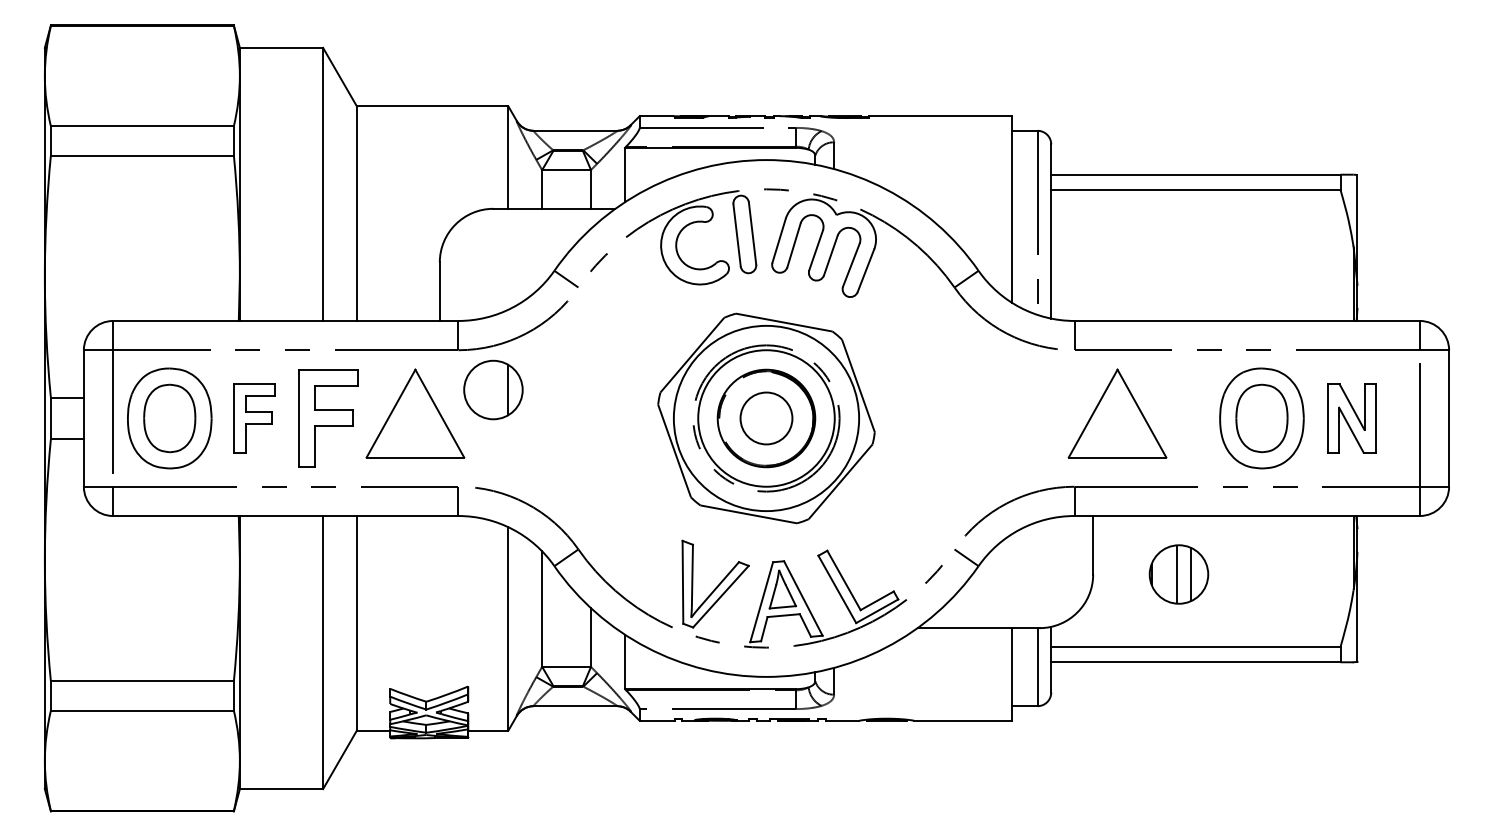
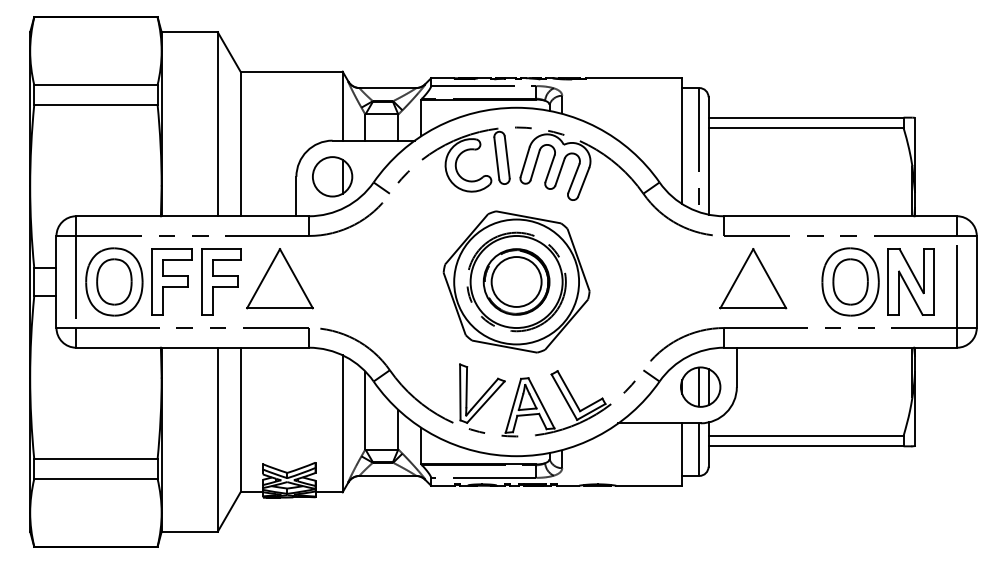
part: (493, 389) -> (332, 176), moved
part: (254, 417) -> (171, 281), size x1.43
circle: (766, 417) -> (516, 281), size x1.43
part: (1350, 417) -> (910, 281), size x1.43
part: (1178, 573) -> (700, 386), moved

